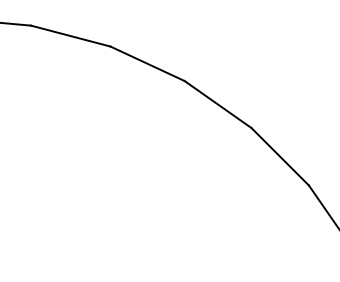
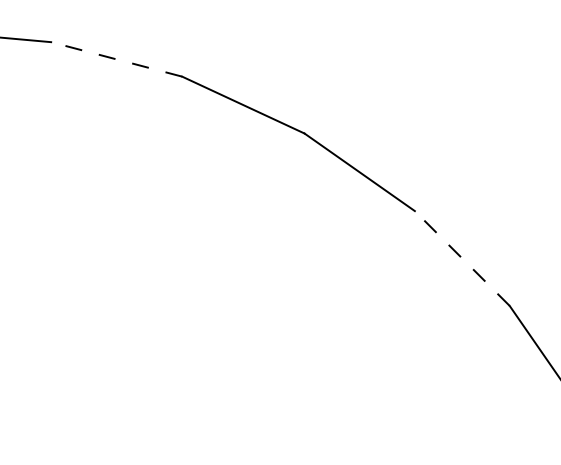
line: (70, 35) -> (116, 58), solid -> dashed
line: (280, 156) -> (462, 258), solid -> dashed

